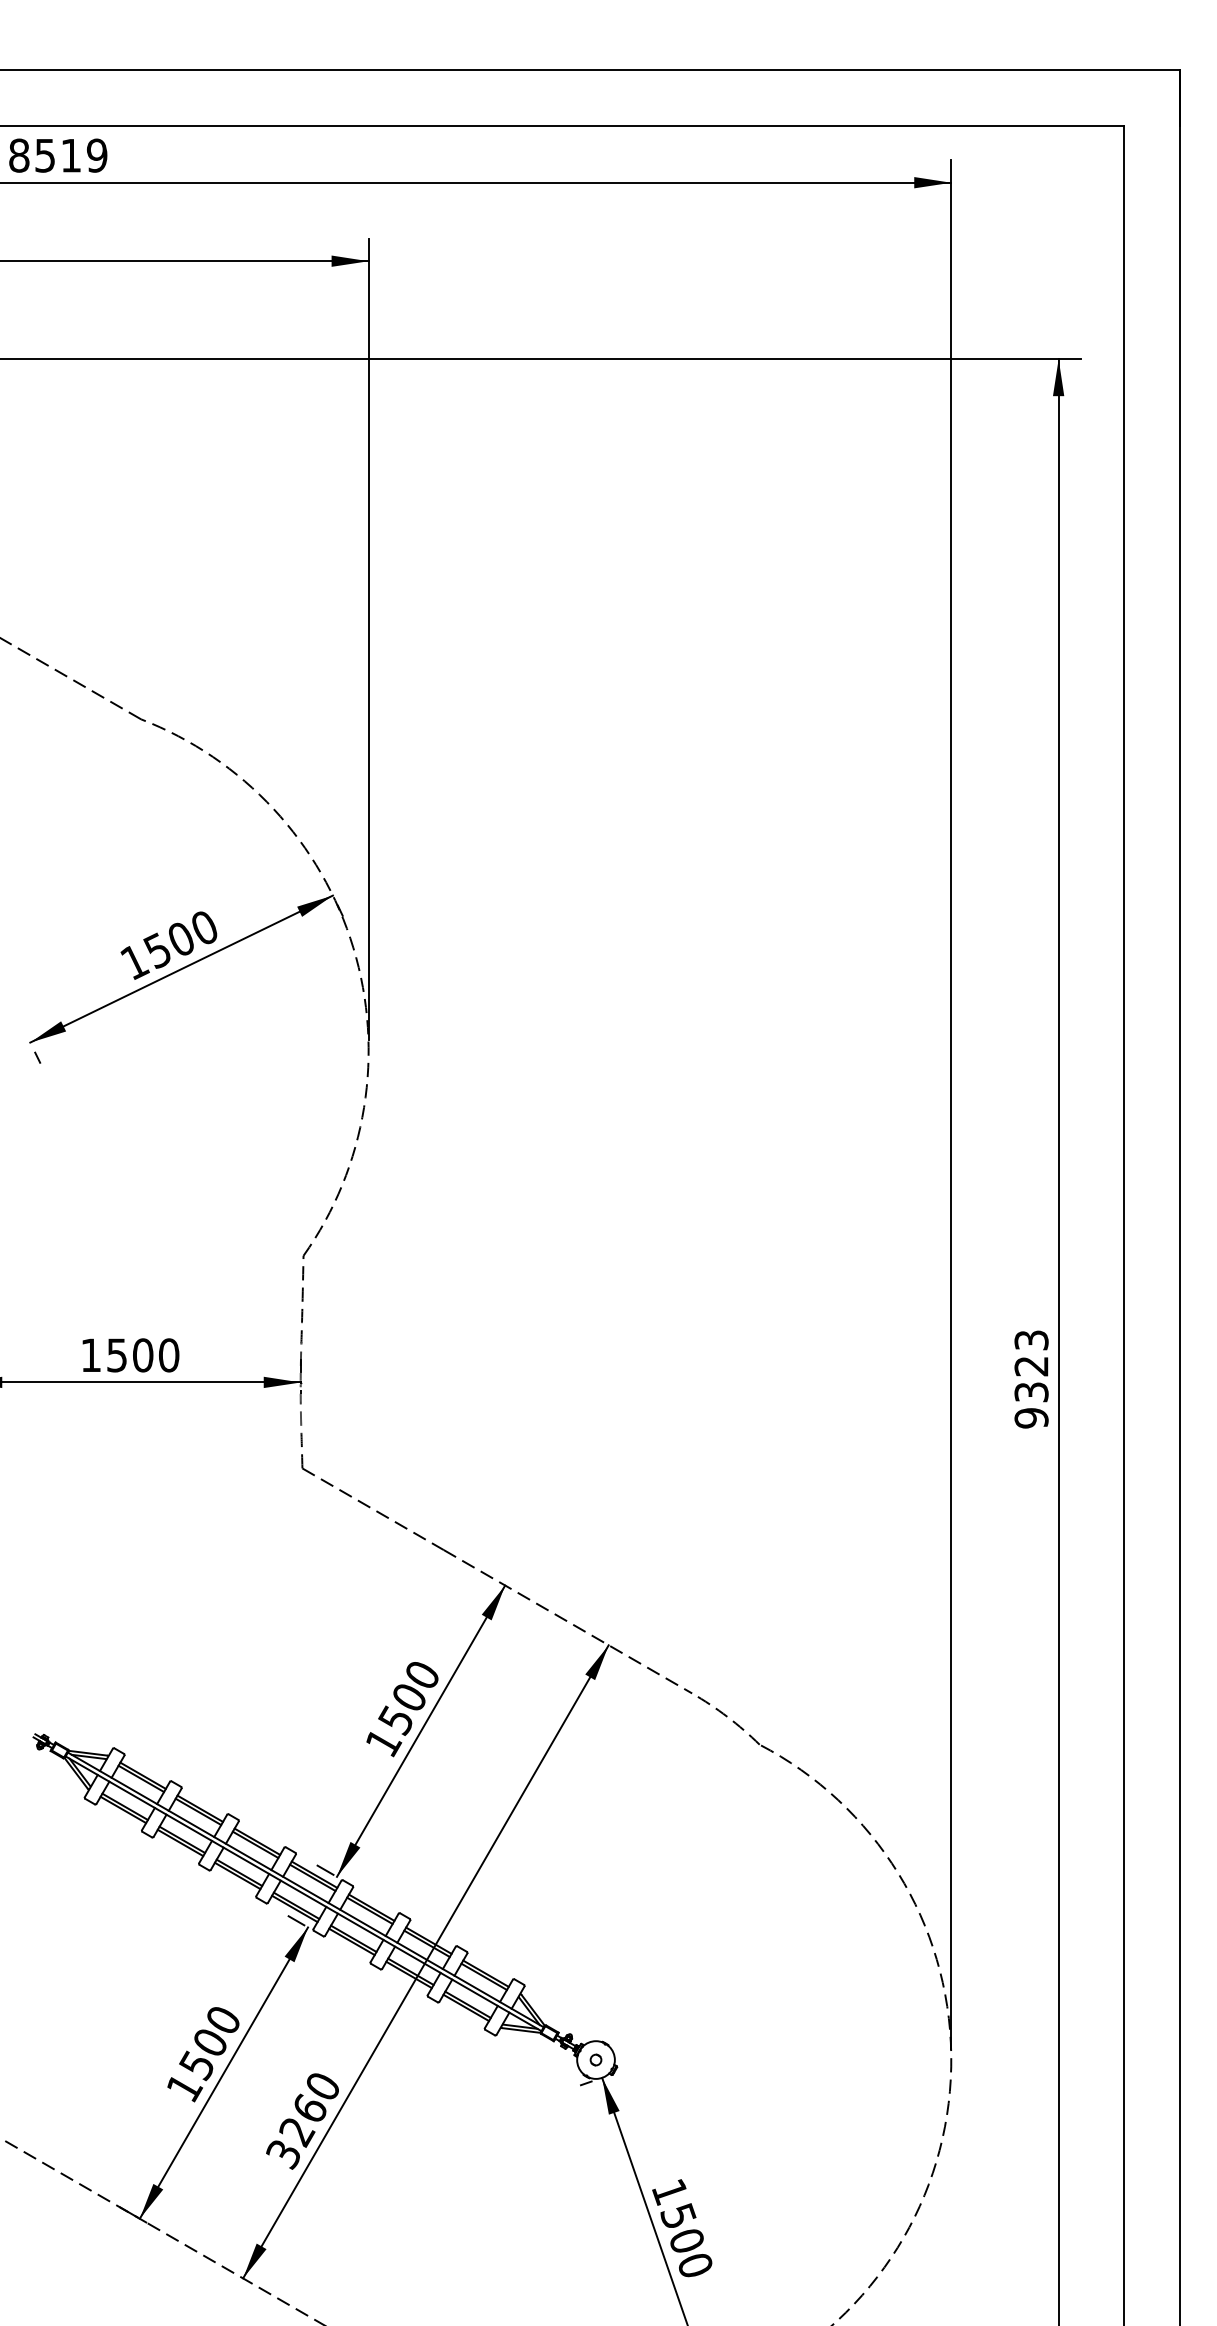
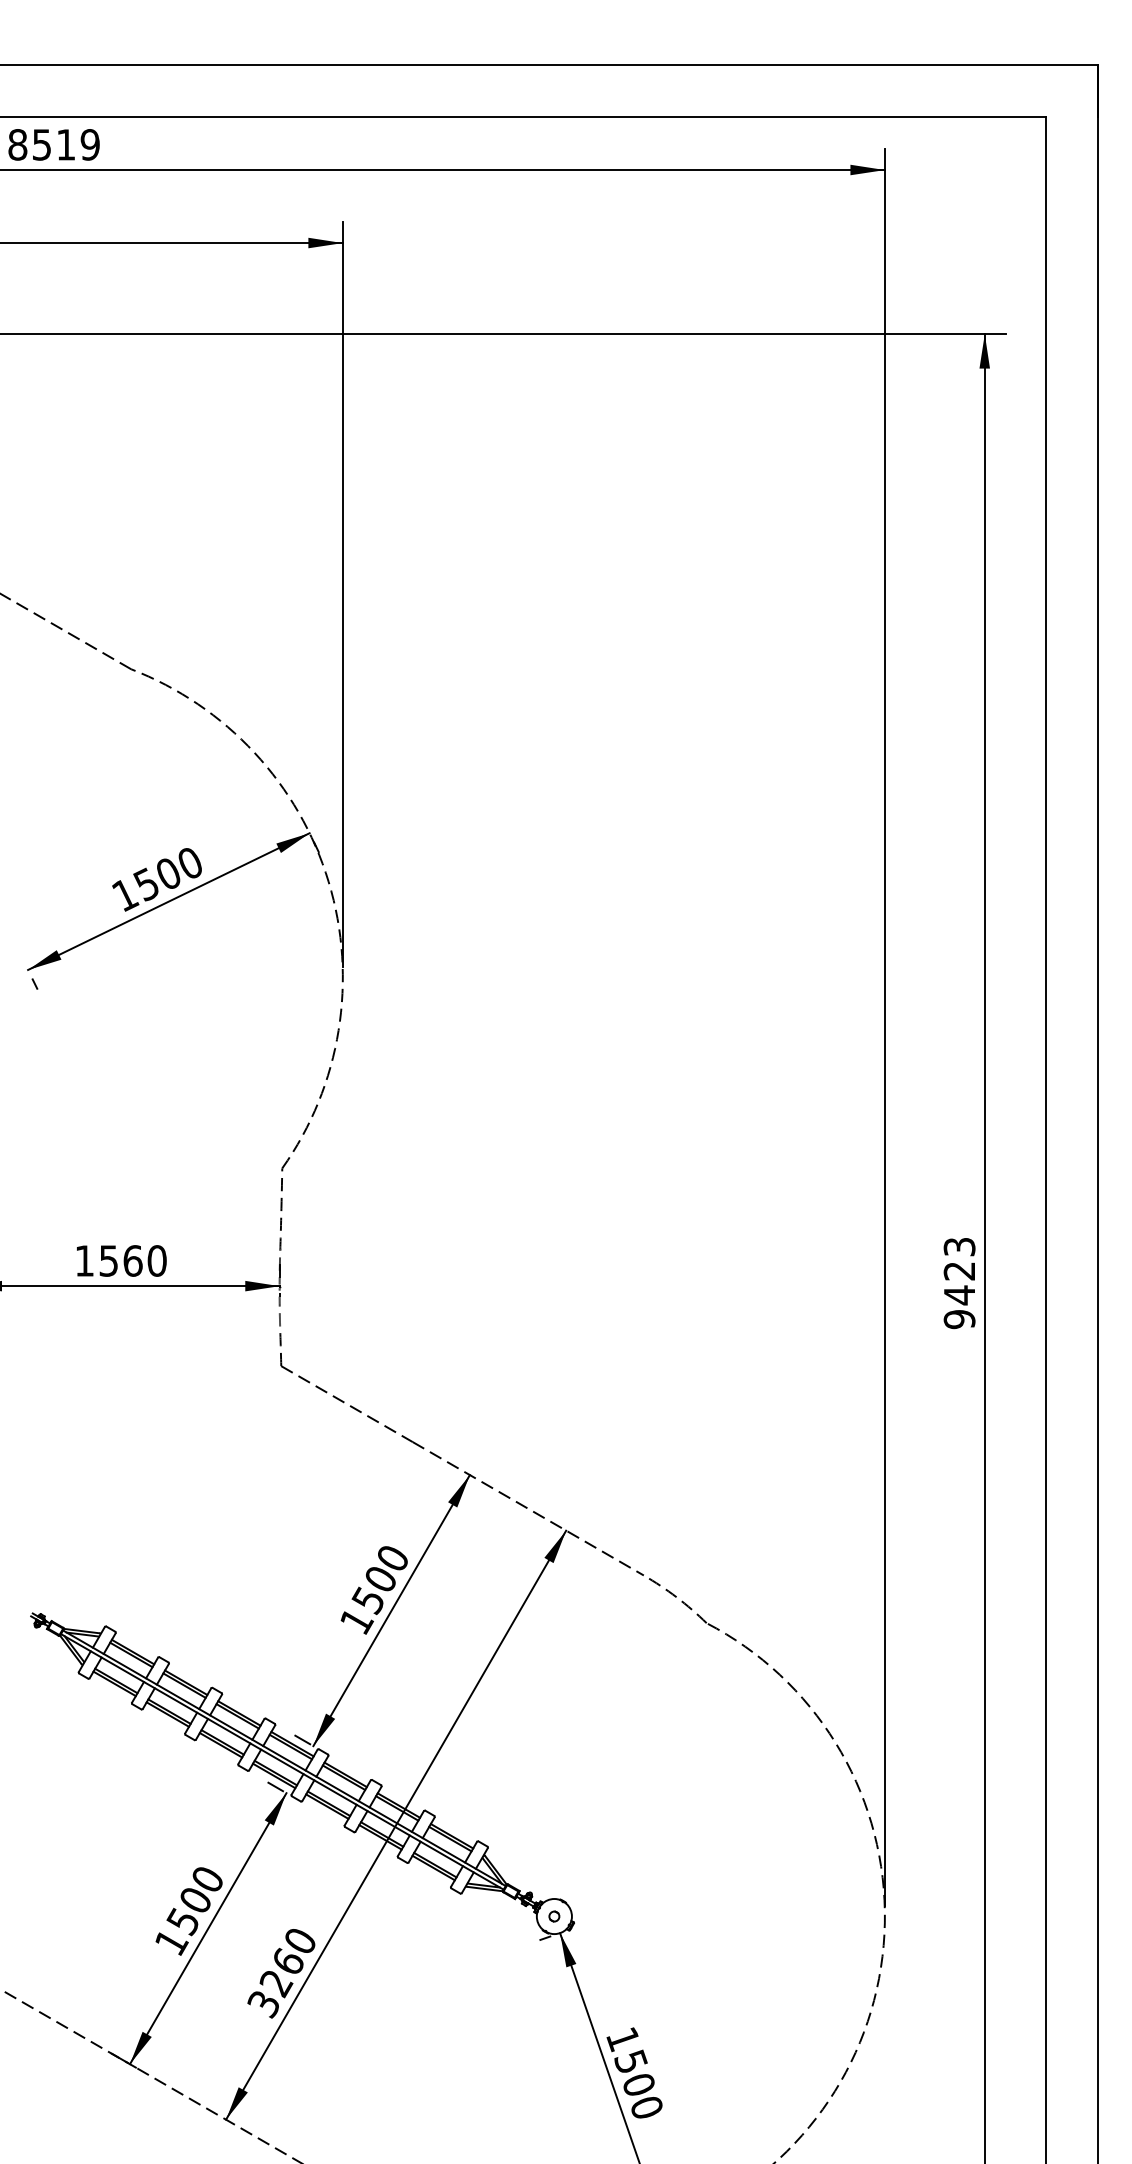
text: (142, 1354) -> (132, 1260), 1500 -> 1560
text: (1031, 1392) -> (959, 1295), 9323 -> 9423

